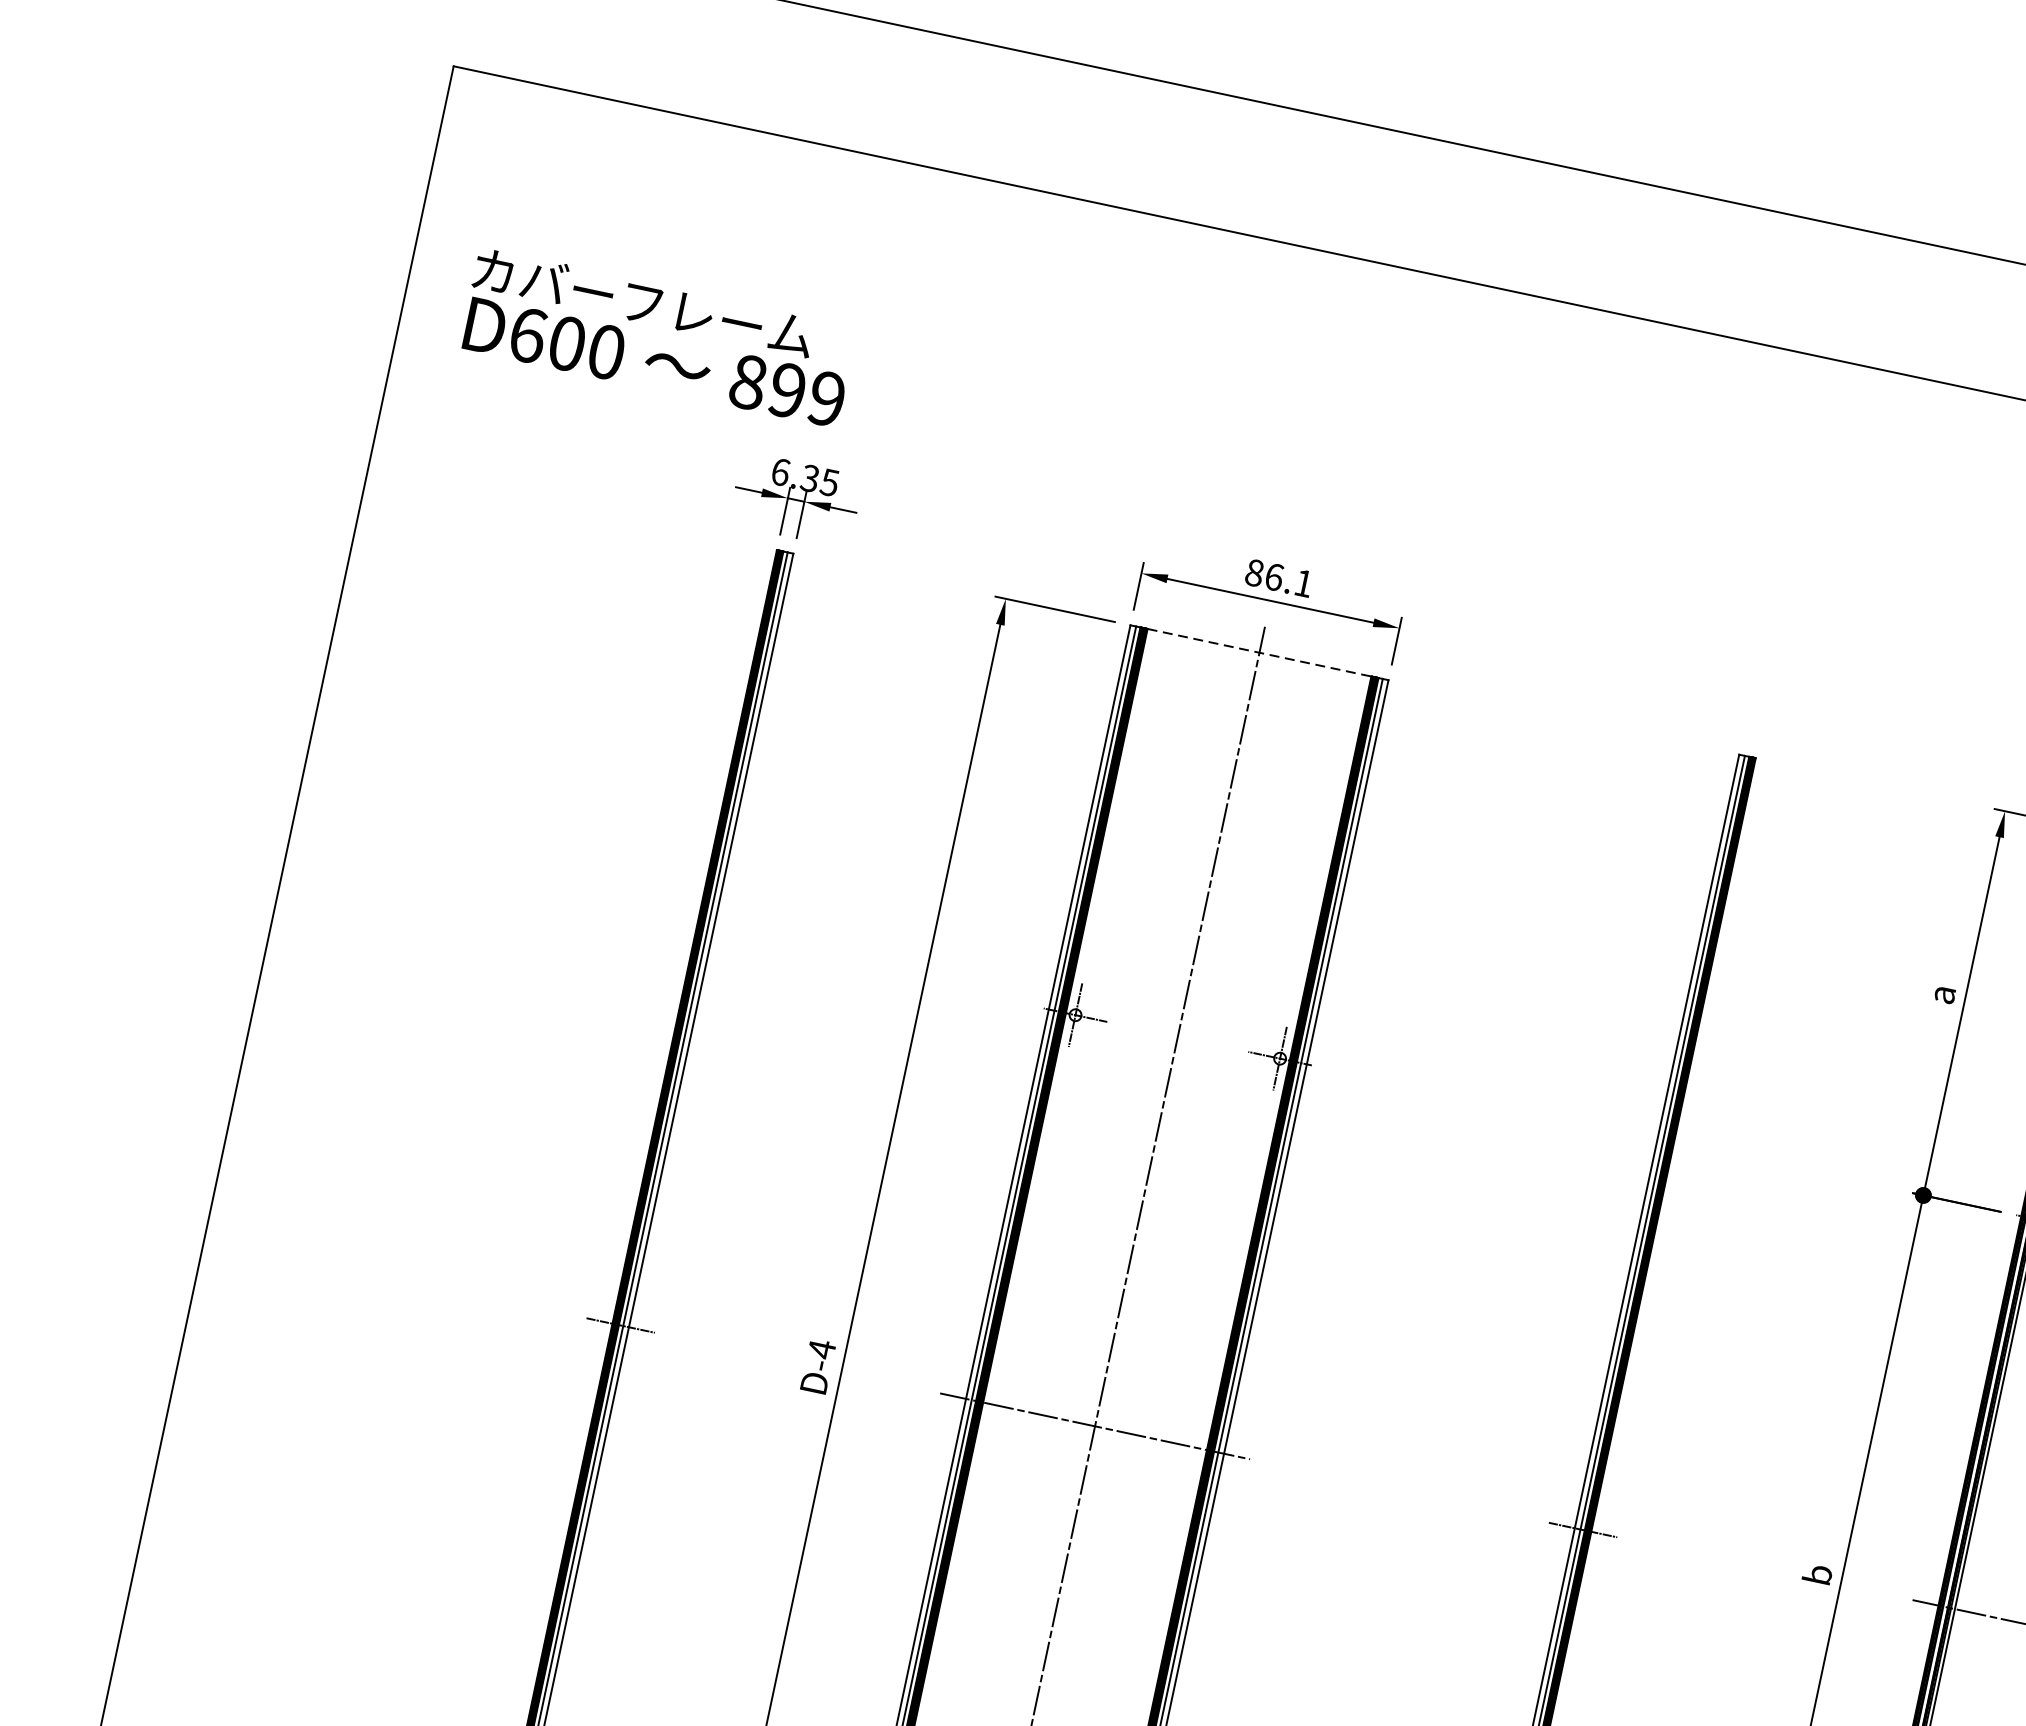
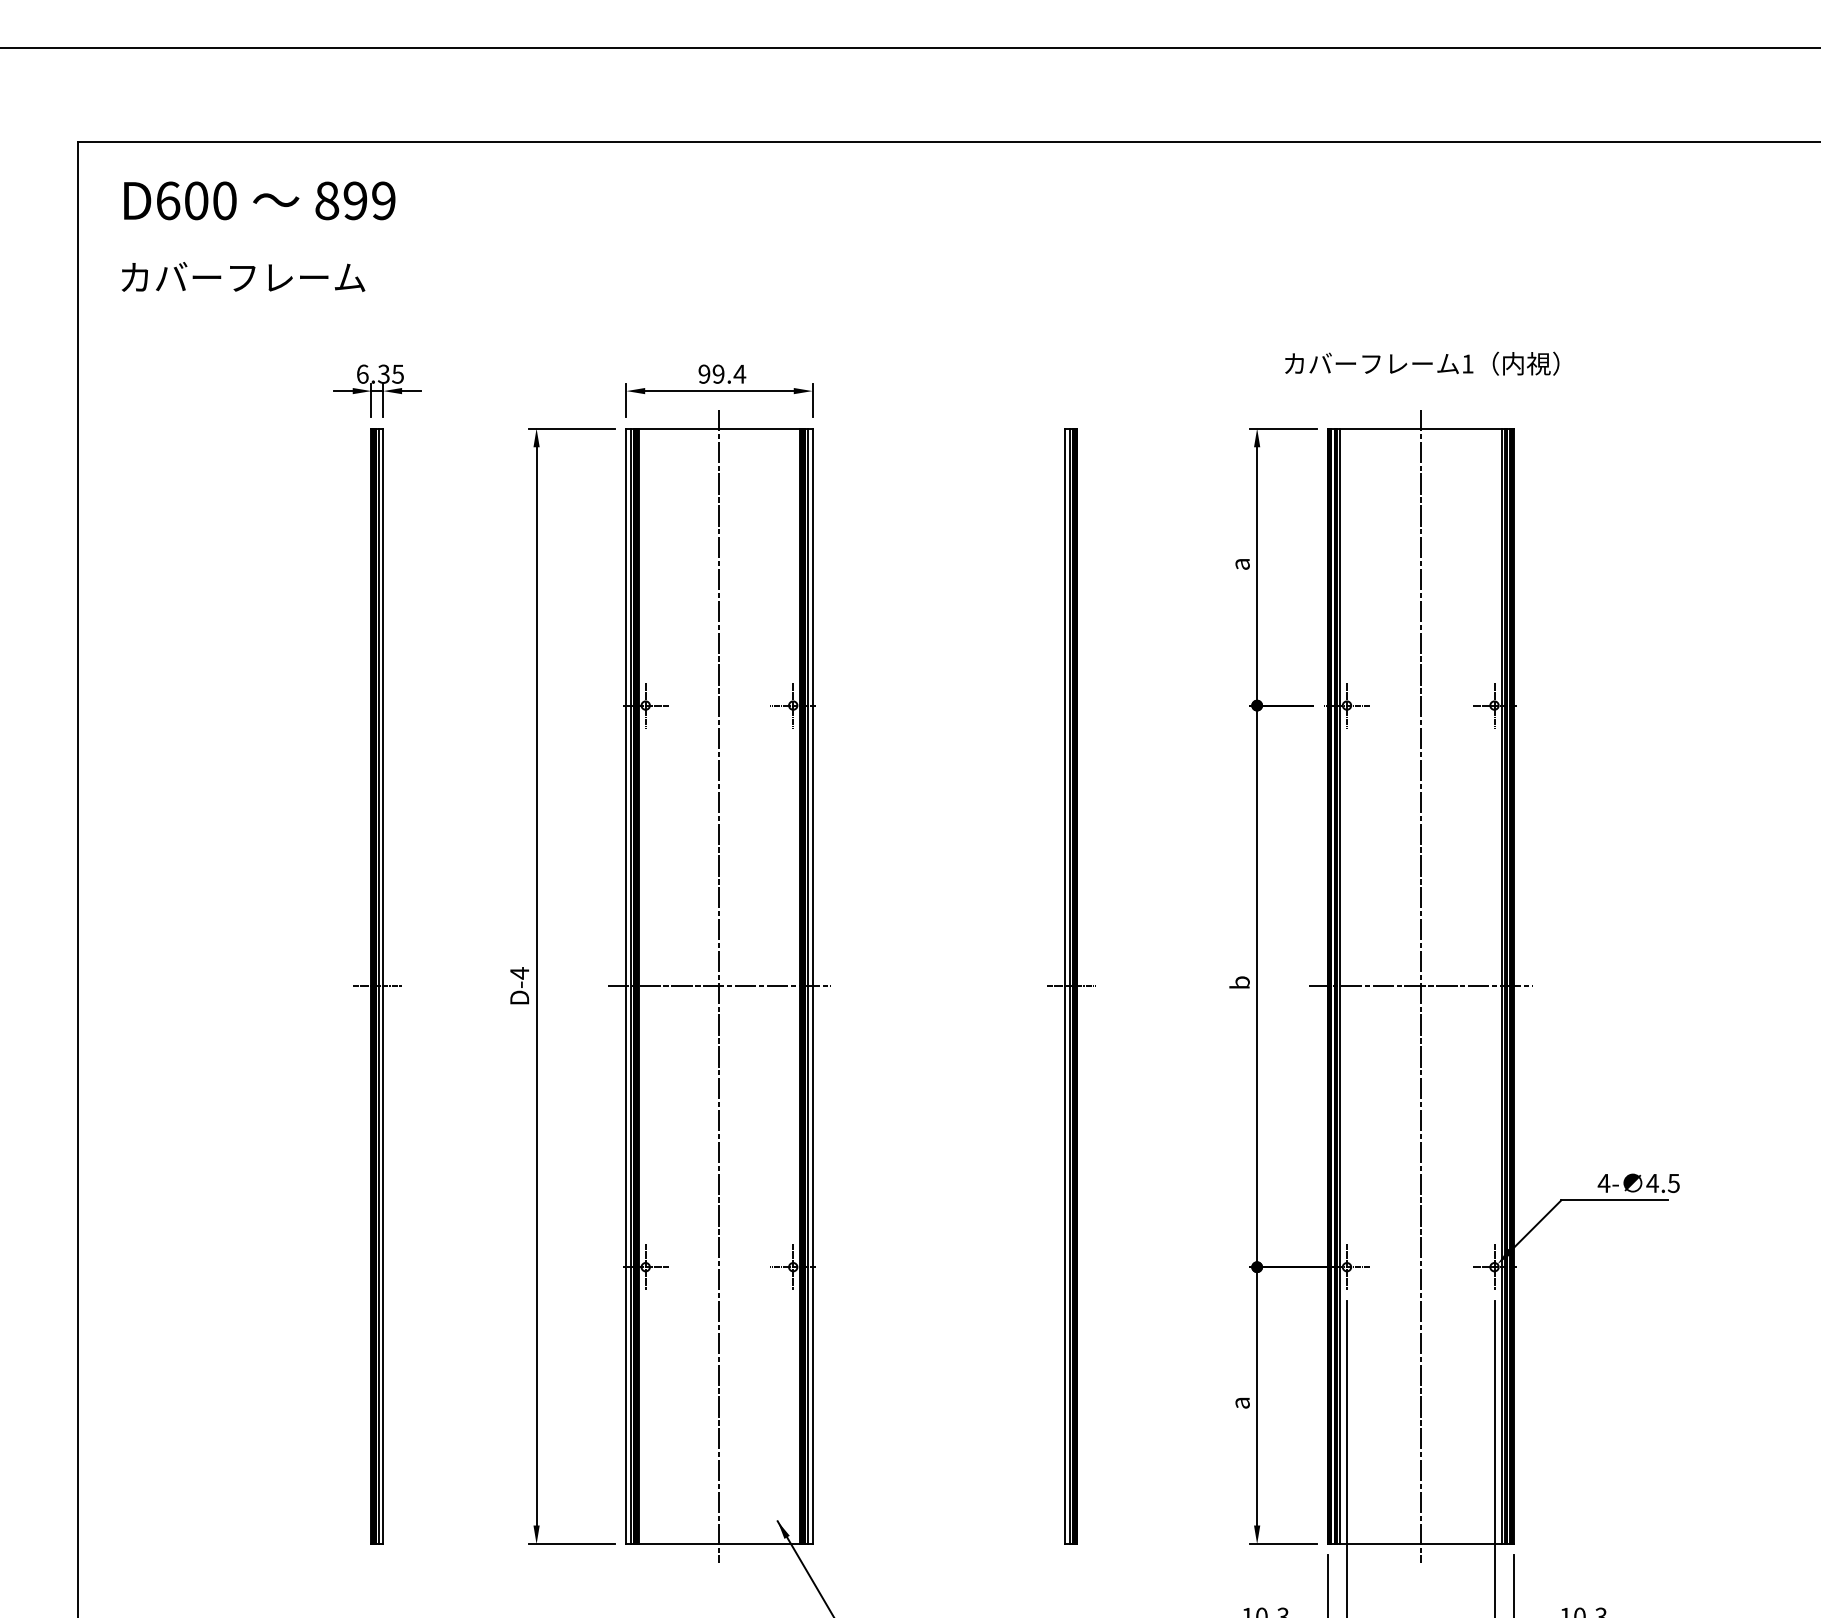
text: (654, 361) -> (259, 200), moved
text: (1279, 577) -> (722, 373), 86.1 -> 99.4
line: (1259, 652) -> (719, 428), dashed -> solid

